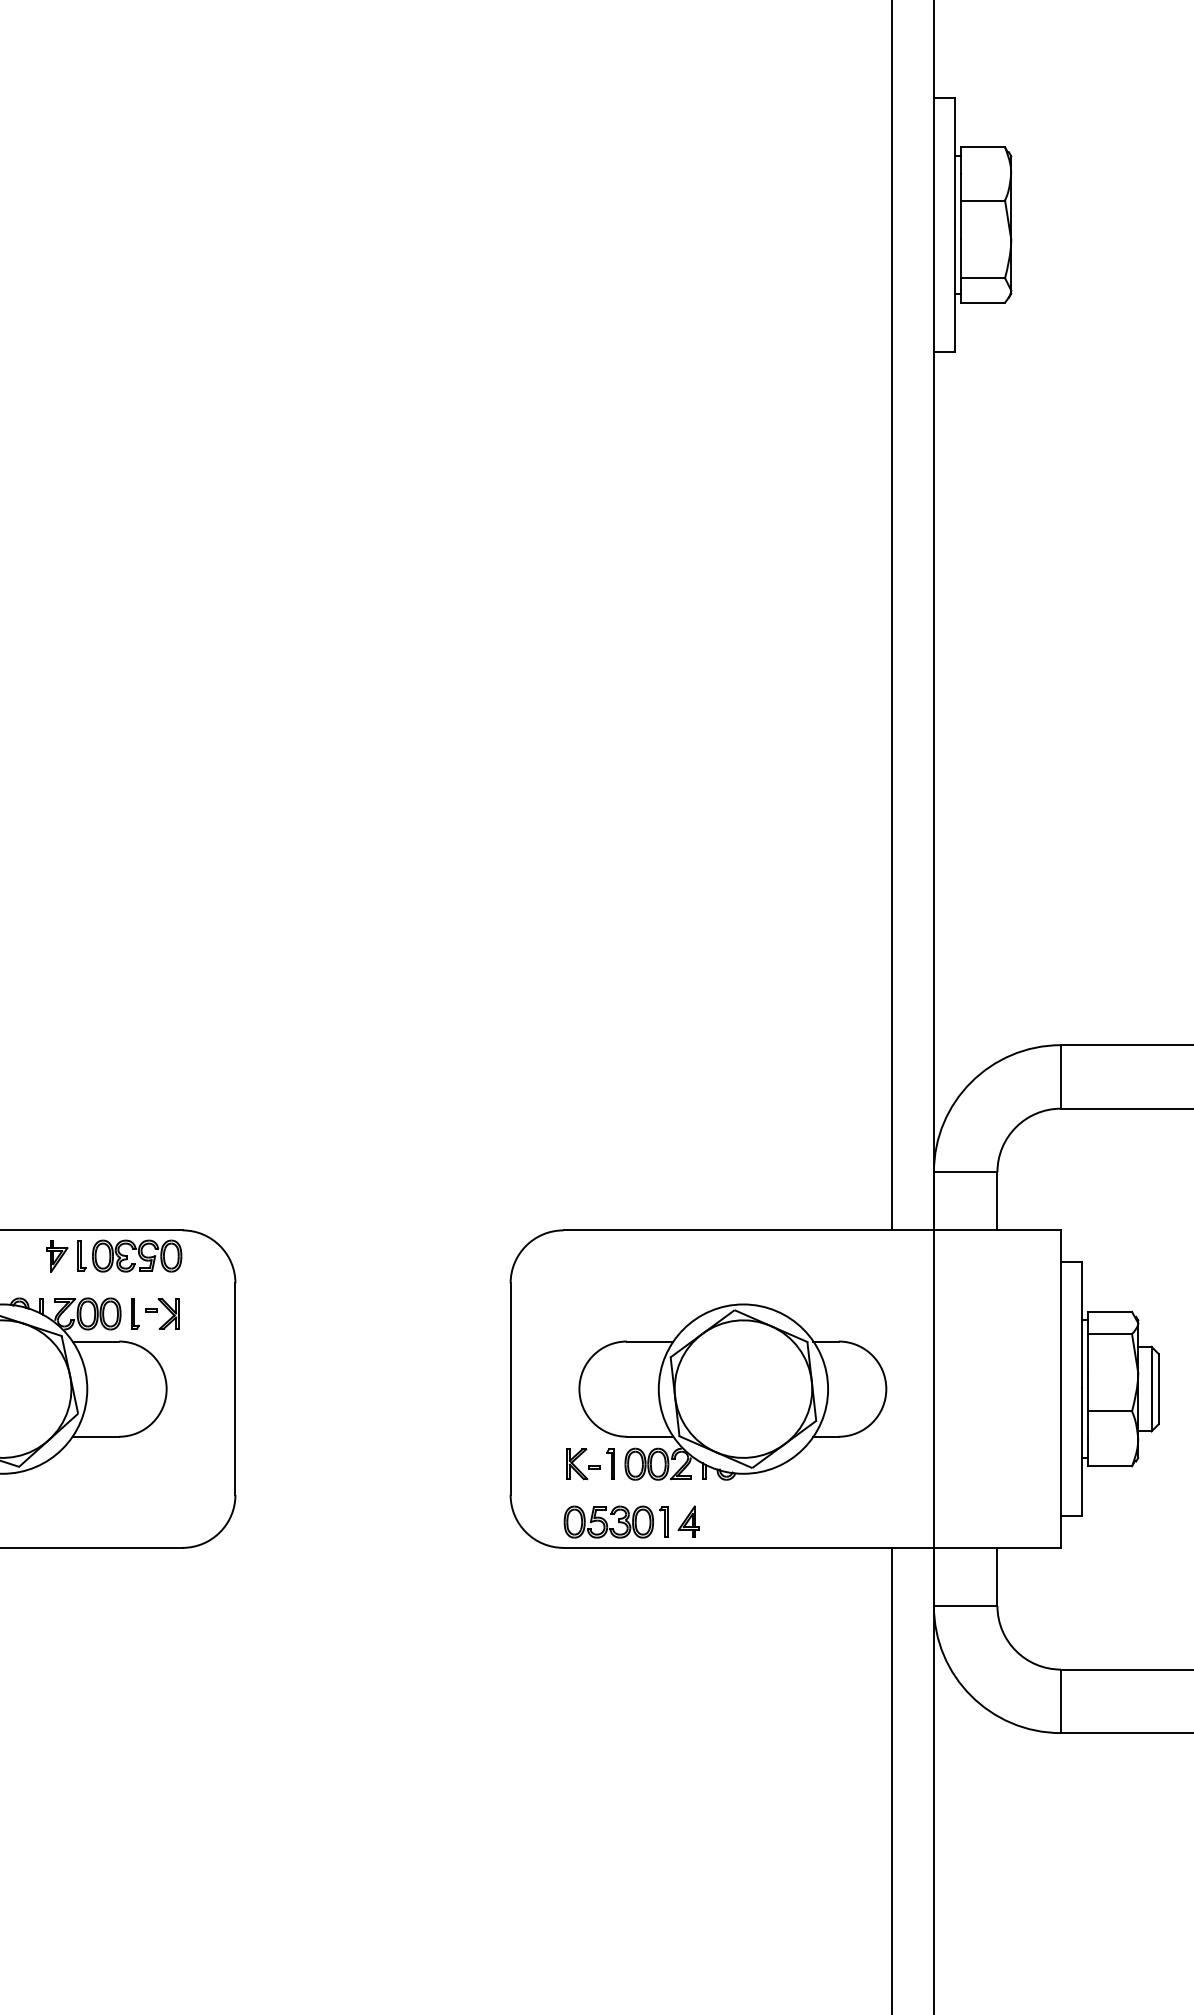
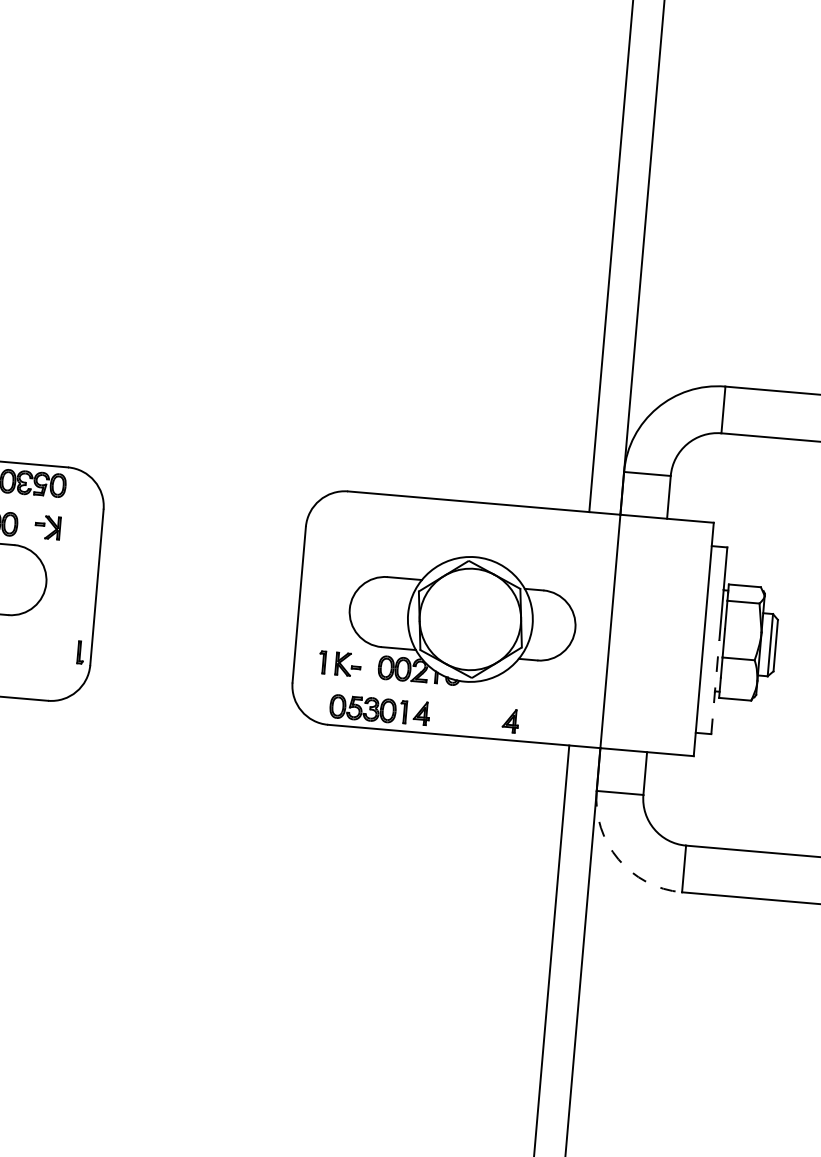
part: (135, 1313) -> (81, 652), moved
line: (1082, 1451) -> (715, 686), solid -> dashed
part: (610, 1463) -> (322, 661), moved
part: (809, 1521) -> (510, 720), added
arc: (971, 1695) -> (618, 859), solid -> dashed

